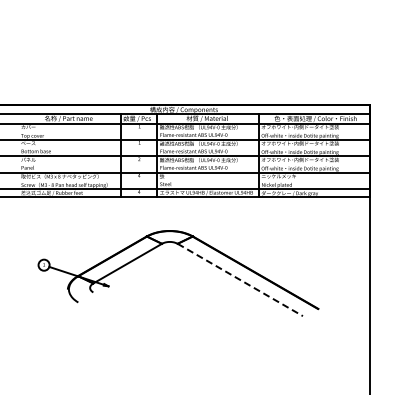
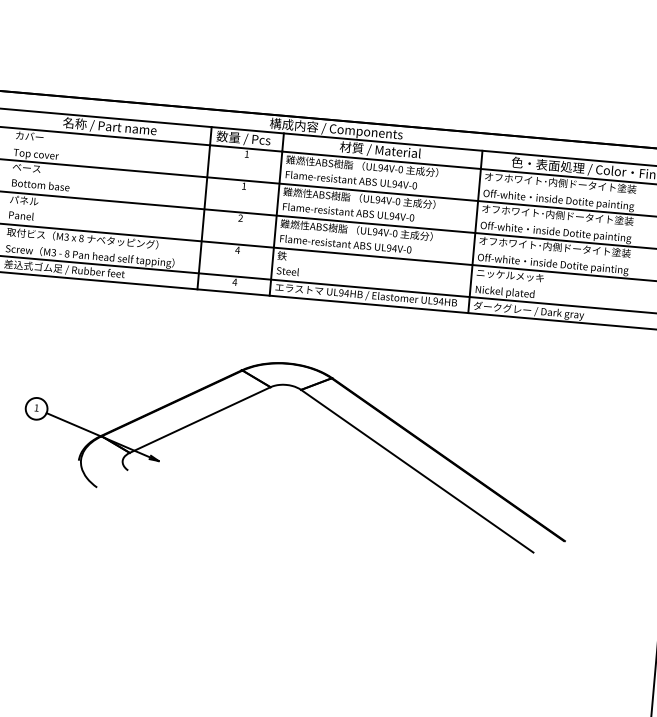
line: (240, 280) -> (417, 472), dashed -> solid

